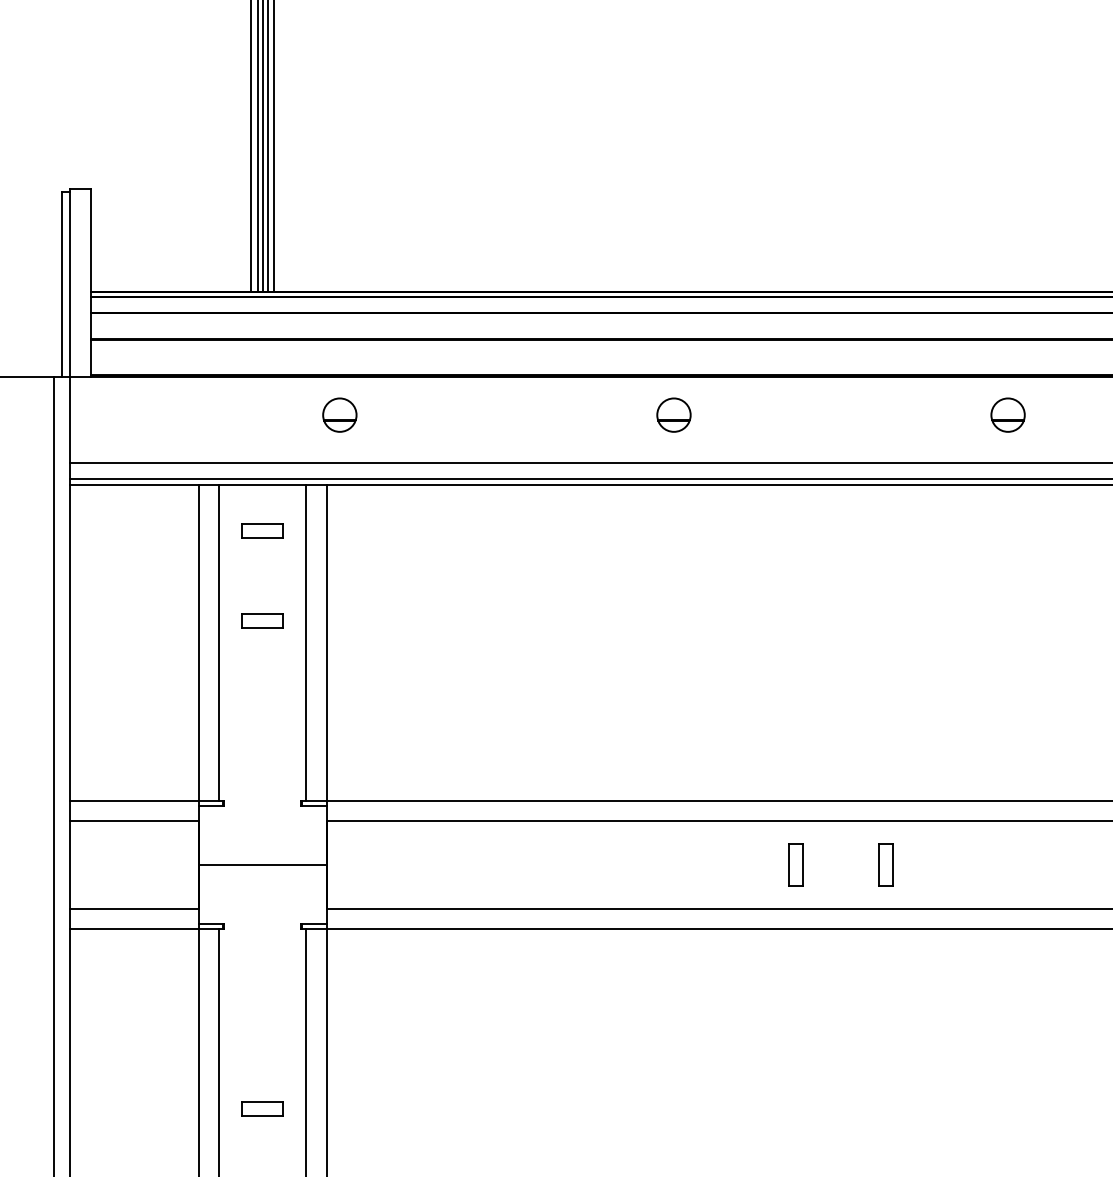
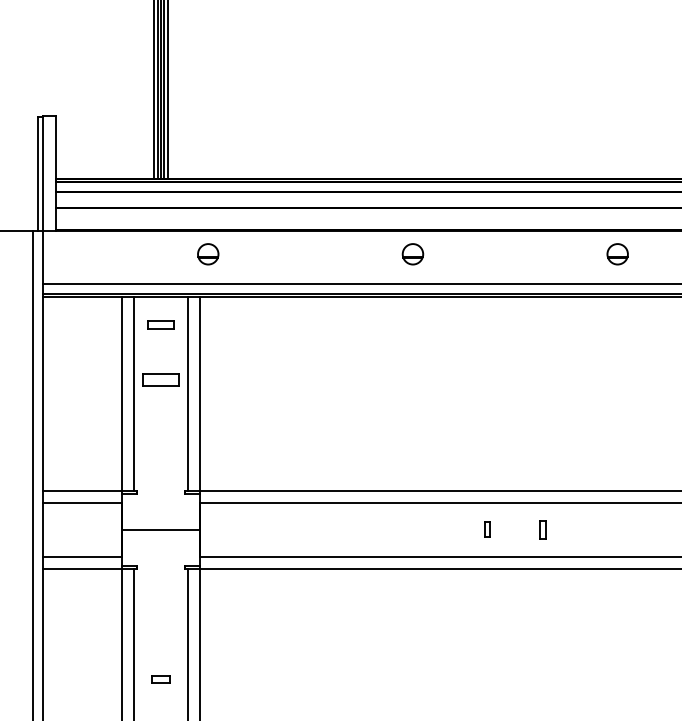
part: (261, 621) -> (160, 380), size x1.4
part: (795, 864) -> (487, 529), size x0.6
part: (885, 864) -> (542, 529), size x0.7
part: (261, 1109) -> (160, 679), size x0.7

